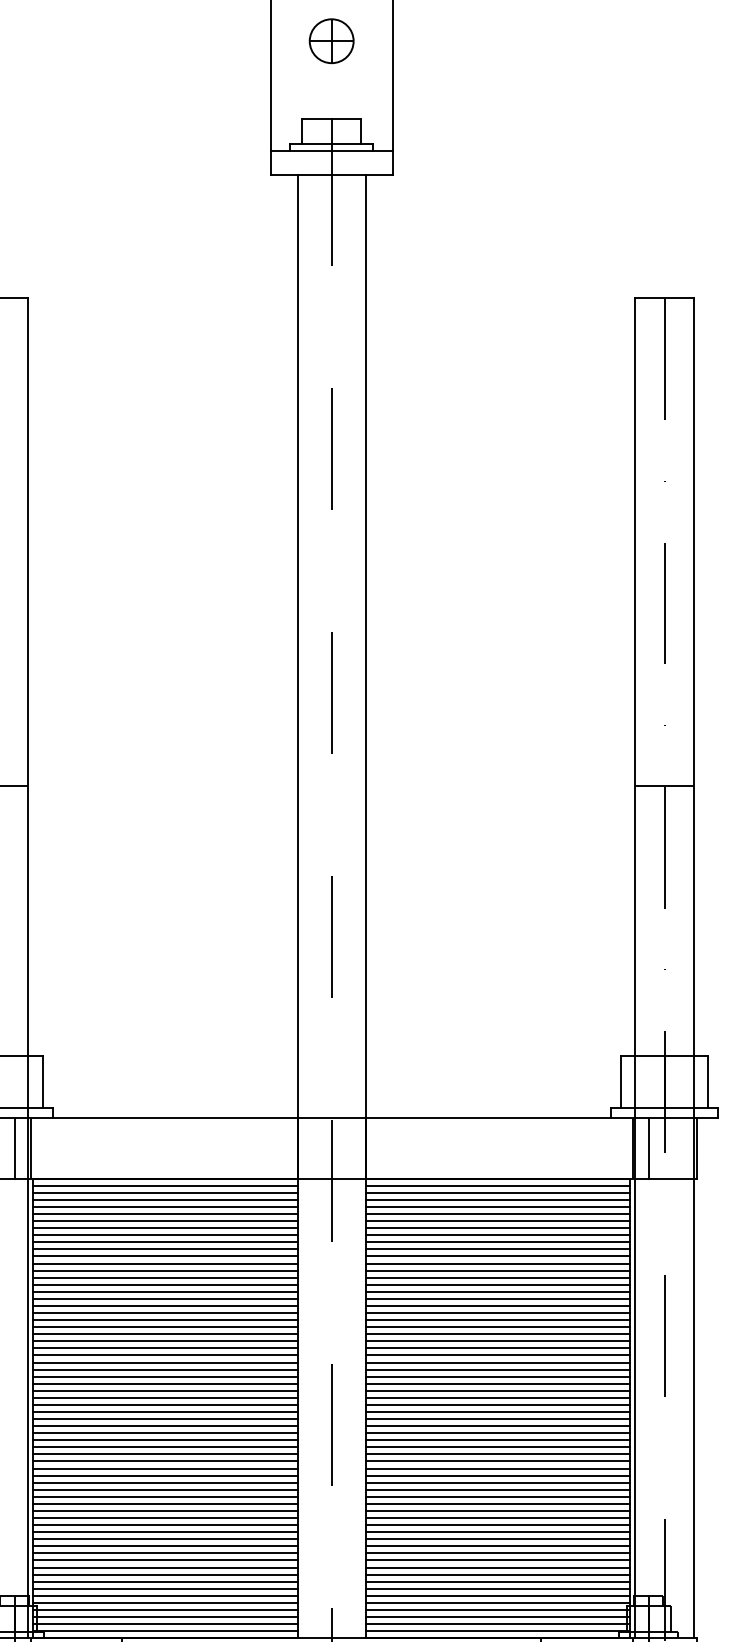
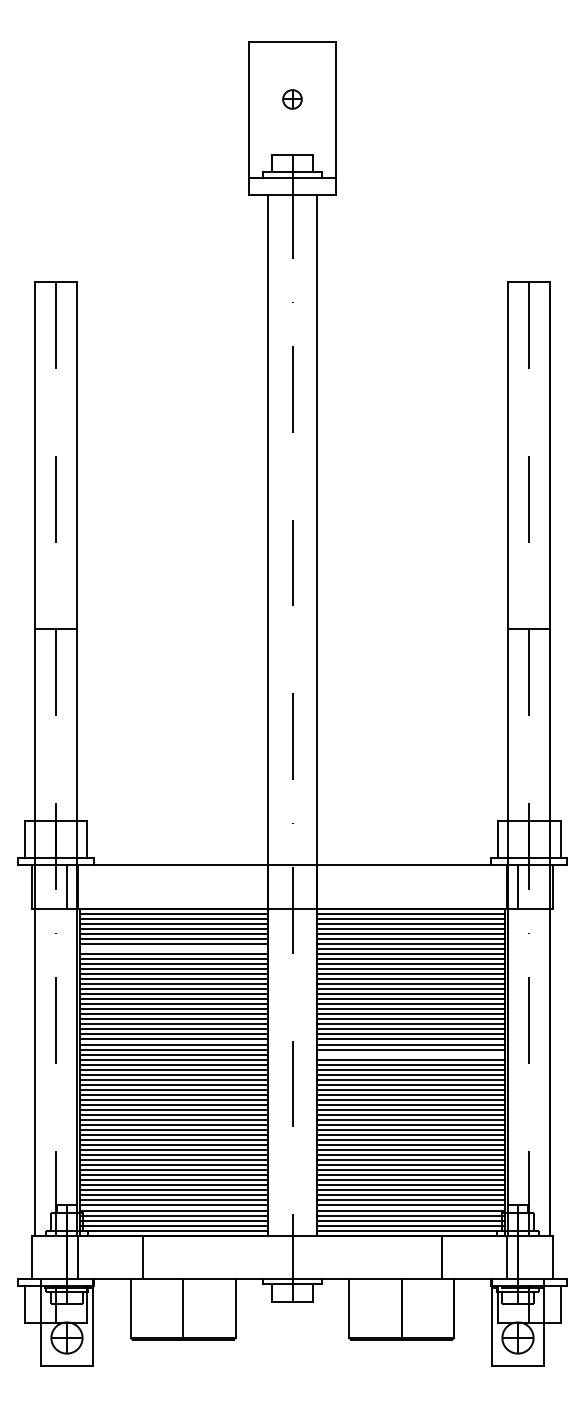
part: (331, 41) -> (292, 99), size x0.6
line: (165, 1234) -> (174, 948), removed
line: (497, 1383) -> (410, 1054), removed

